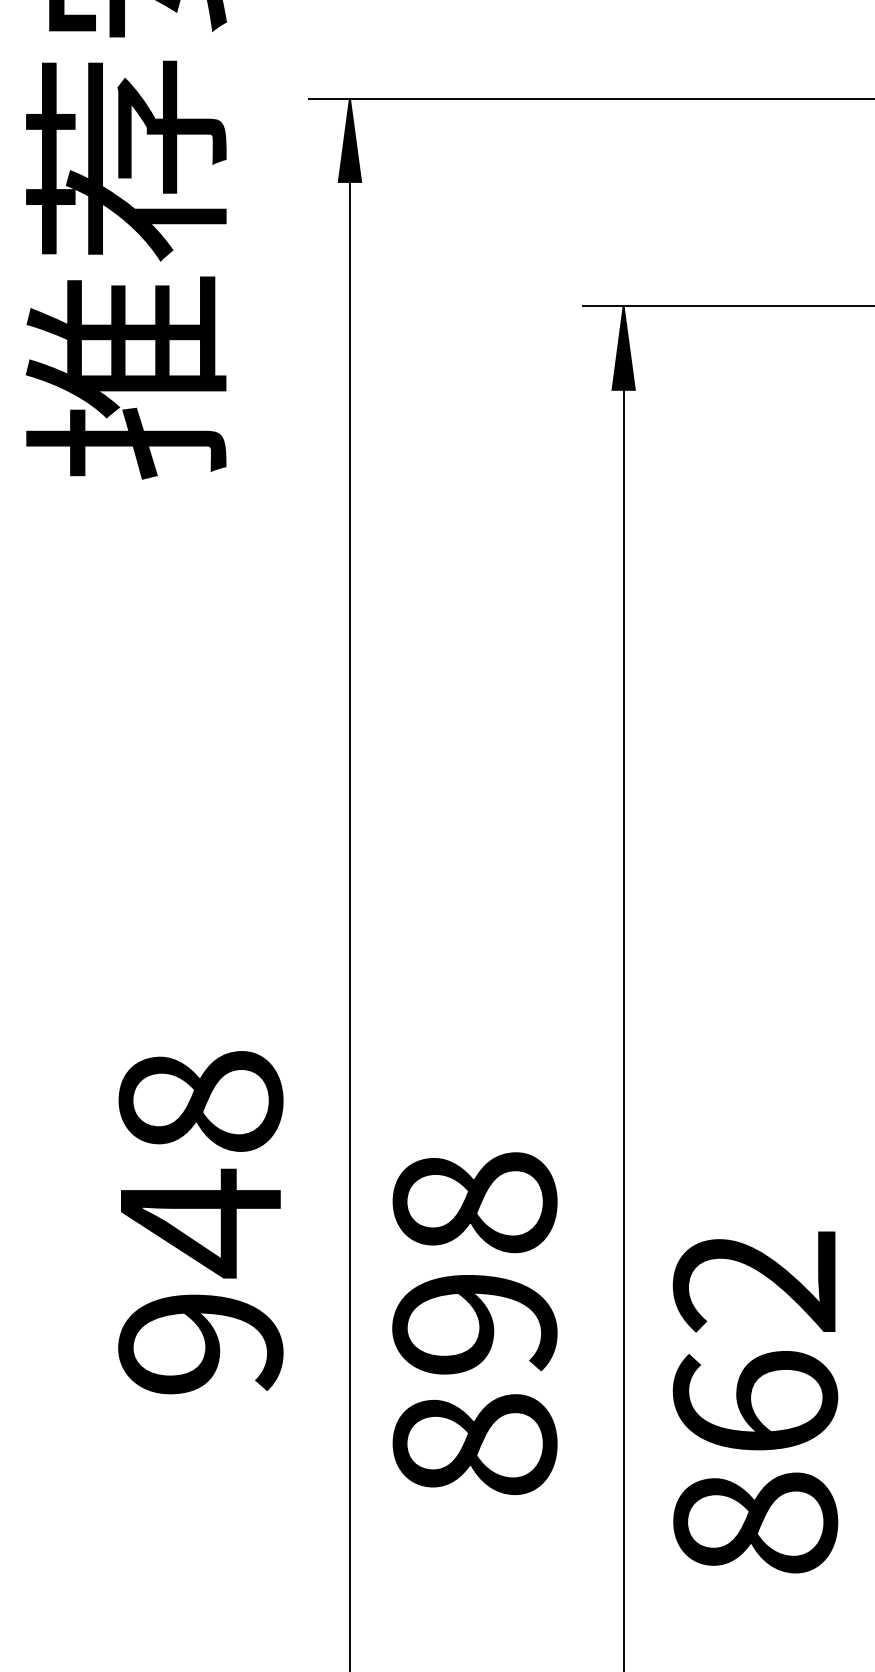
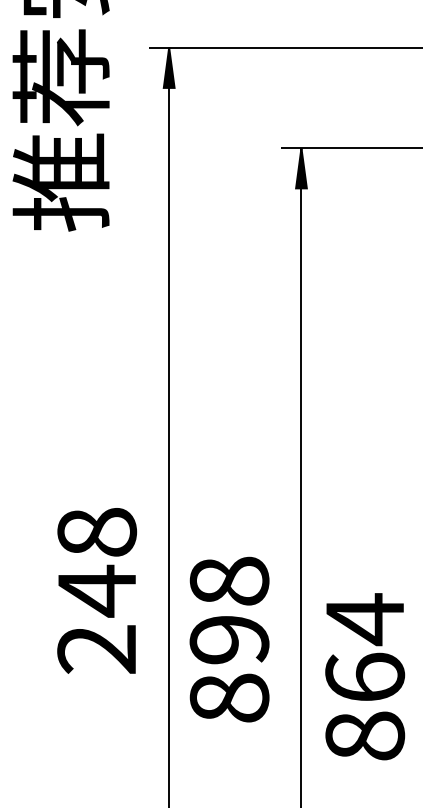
text: (754, 1281) -> (364, 619), 862 -> 864
text: (201, 1344) -> (97, 649), 948 -> 248

